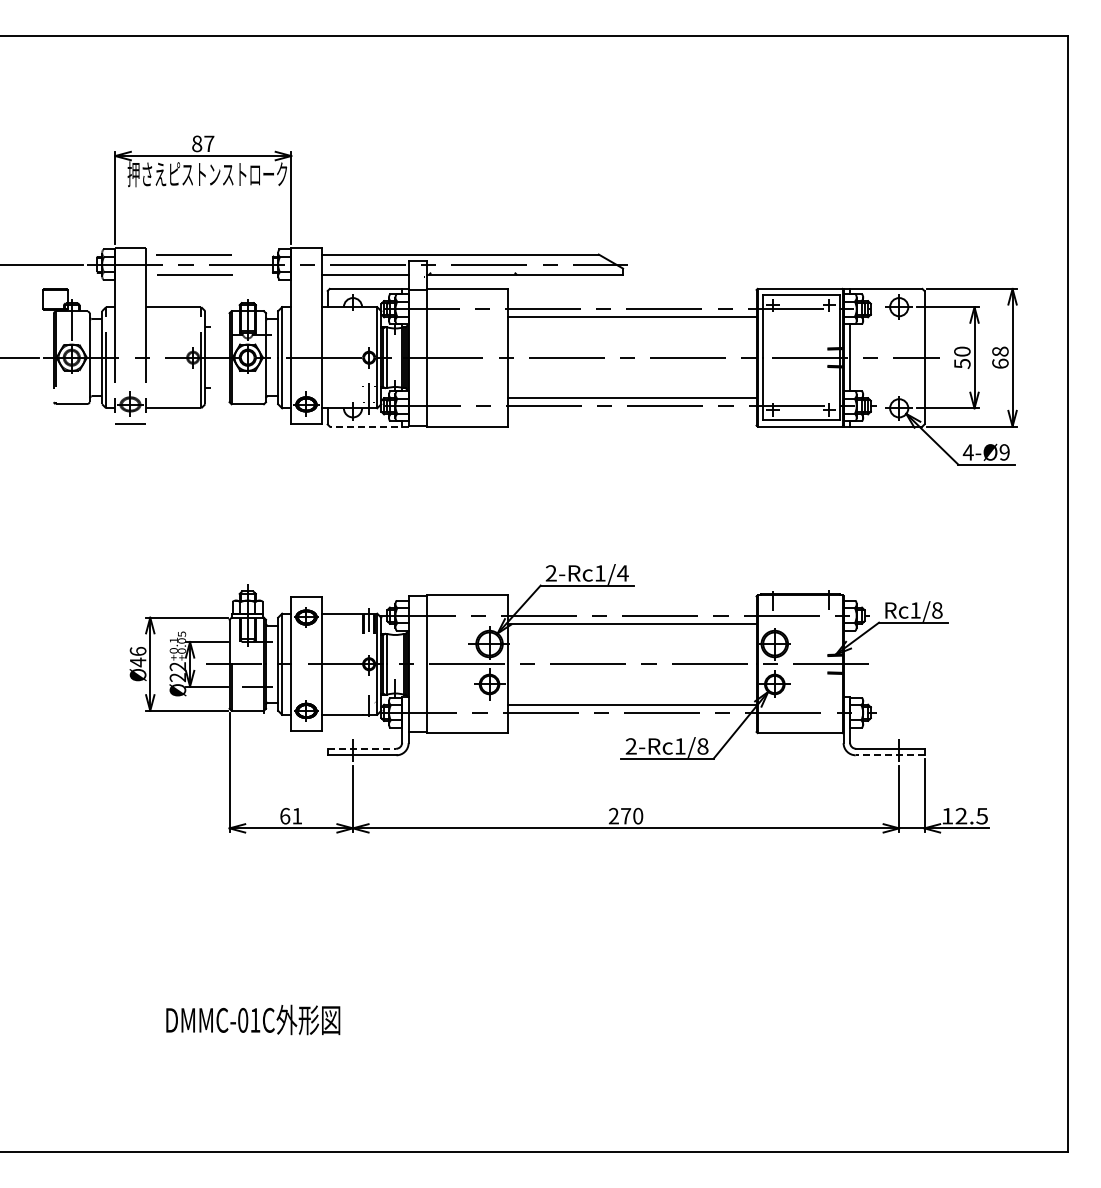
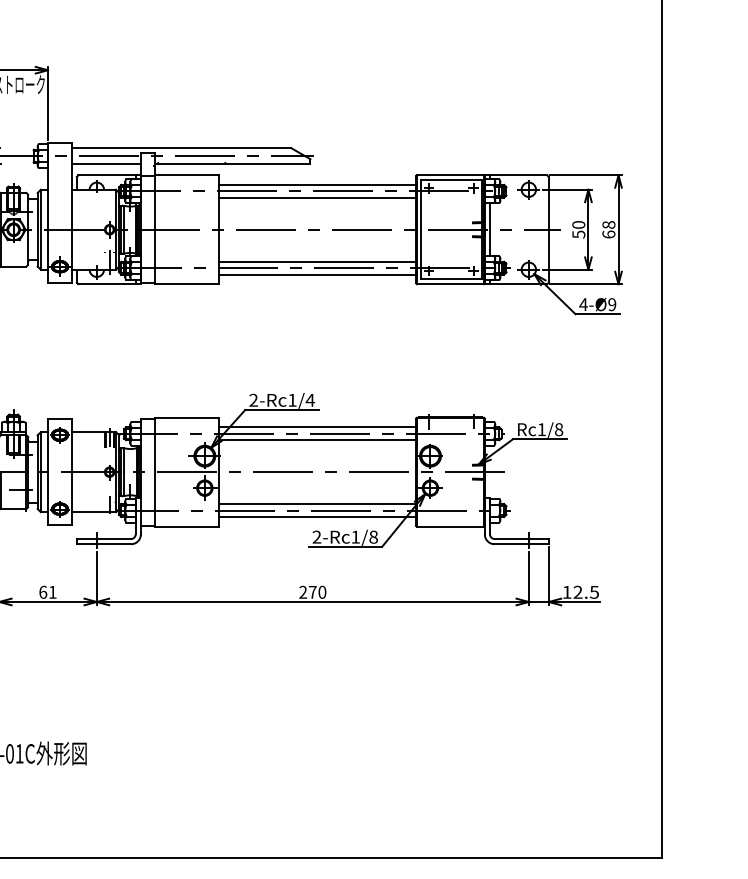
line: (631, 301) -> (317, 185), added
line: (631, 414) -> (317, 274), added
line: (368, 426) -> (109, 284), dashed -> solid
line: (631, 607) -> (317, 427), added
line: (631, 720) -> (317, 516), added
line: (362, 748) -> (104, 538), dashed -> solid
line: (889, 755) -> (521, 544), dashed -> solid

